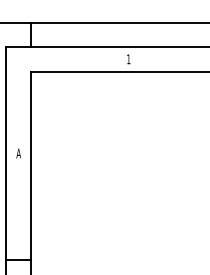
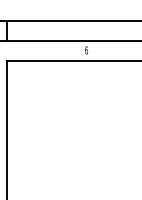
text: (128, 59) -> (86, 50), 1 -> 6

